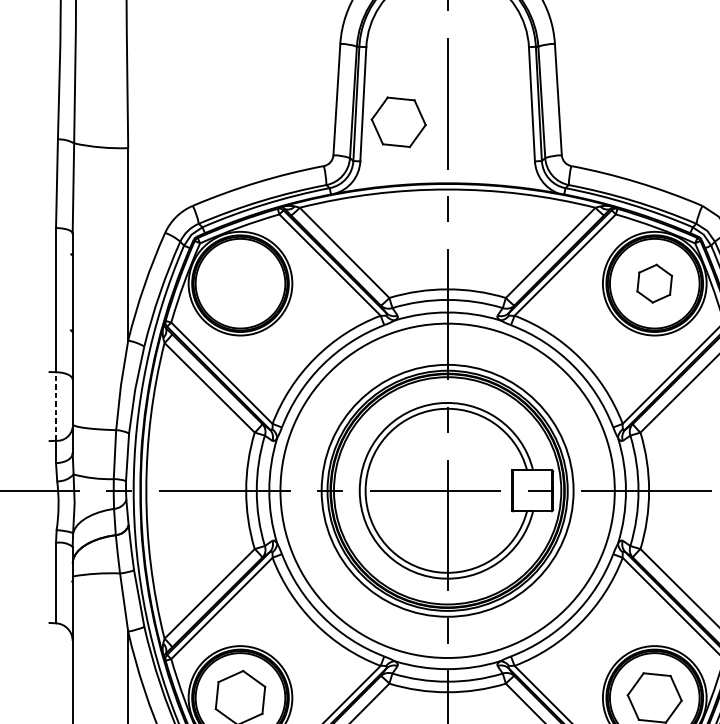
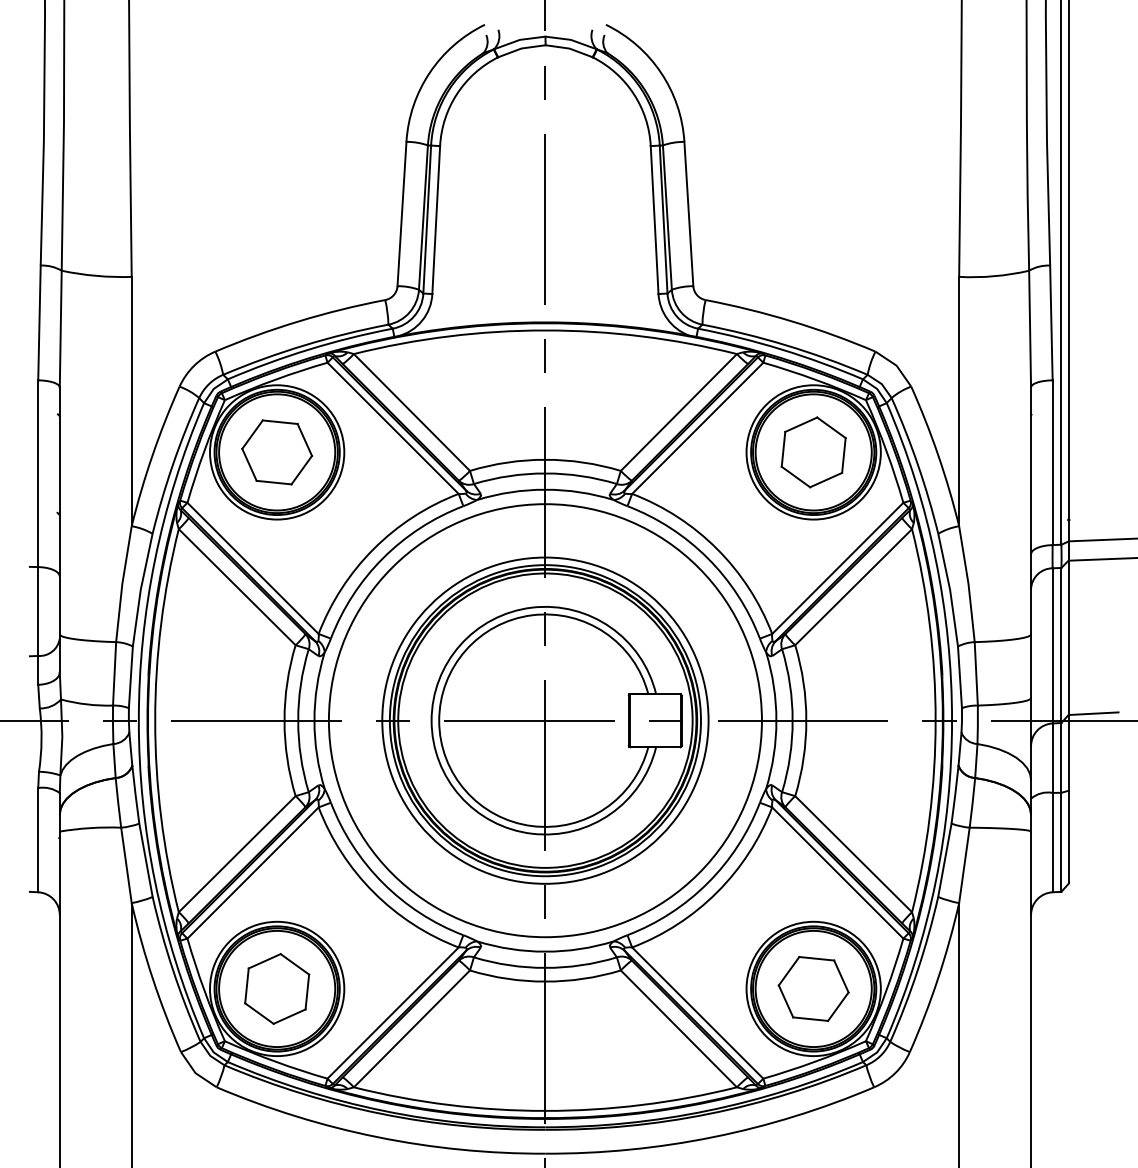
part: (399, 122) -> (277, 452), moved
part: (654, 283) -> (813, 452), size x1.43
line: (56, 406) -> (38, 611), dashed -> solid

